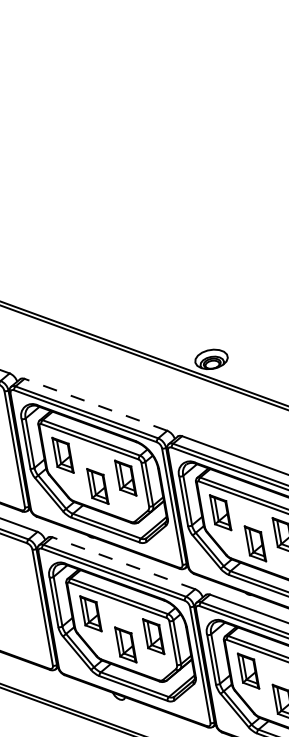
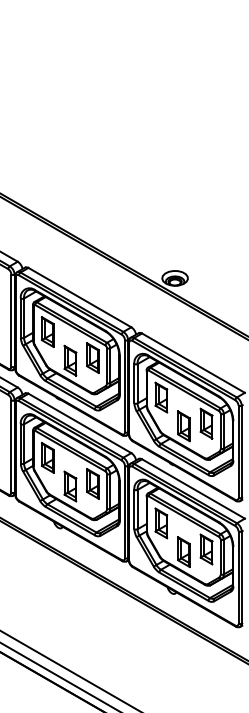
line: (95, 404) -> (79, 297), dashed -> solid
line: (123, 563) -> (79, 423), dashed -> solid

